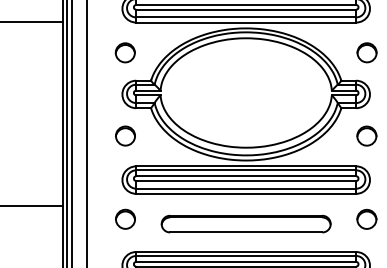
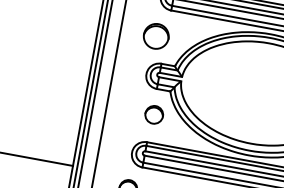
circle: (124, 52) -> (155, 35), size x1.4
circle: (125, 135) -> (154, 114), moved

